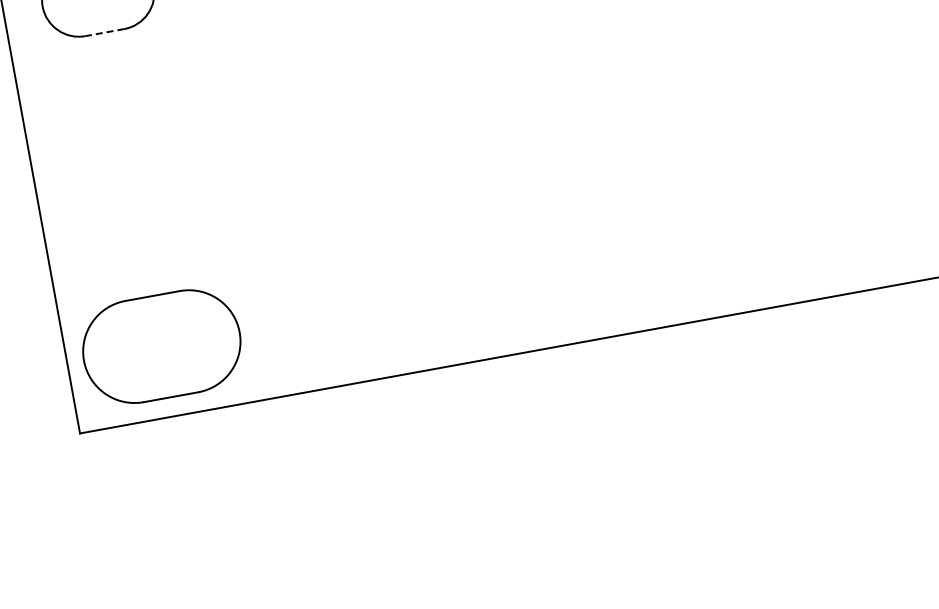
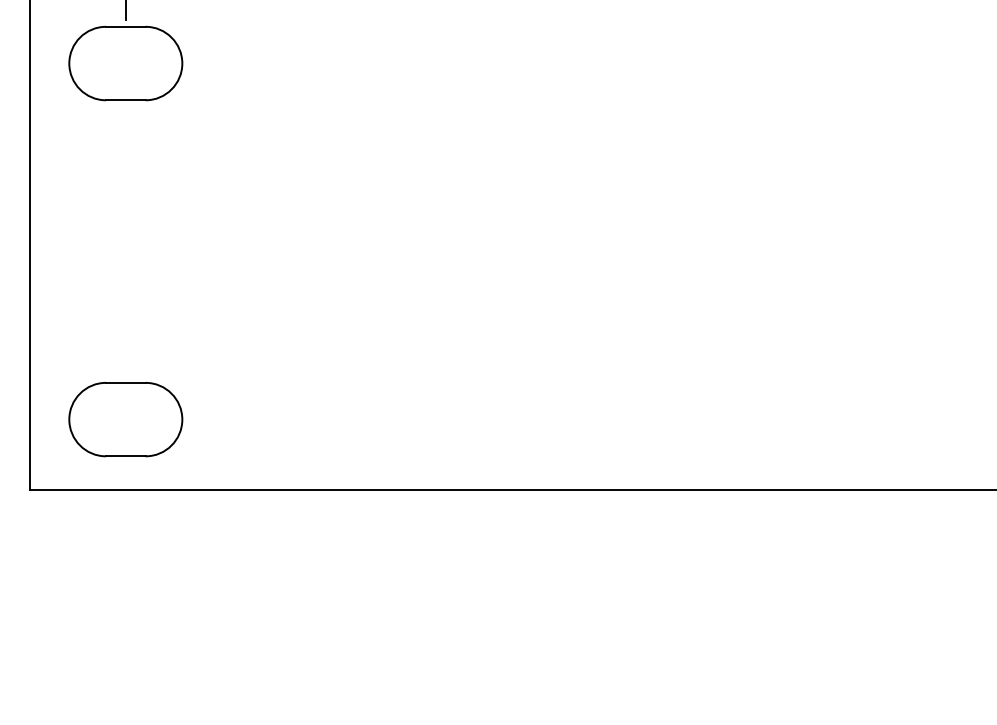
line: (104, 32) -> (125, 100), dashed -> solid
part: (161, 346) -> (125, 419), size x0.71

